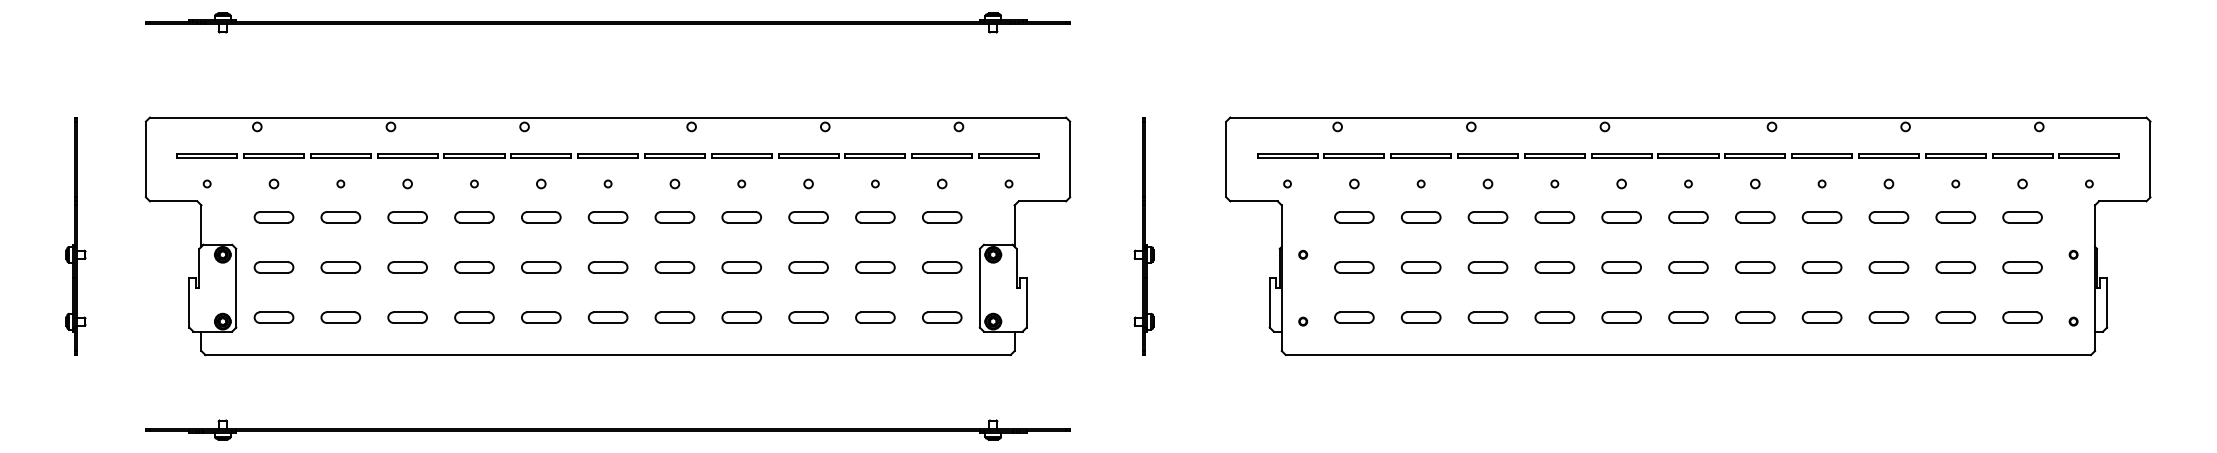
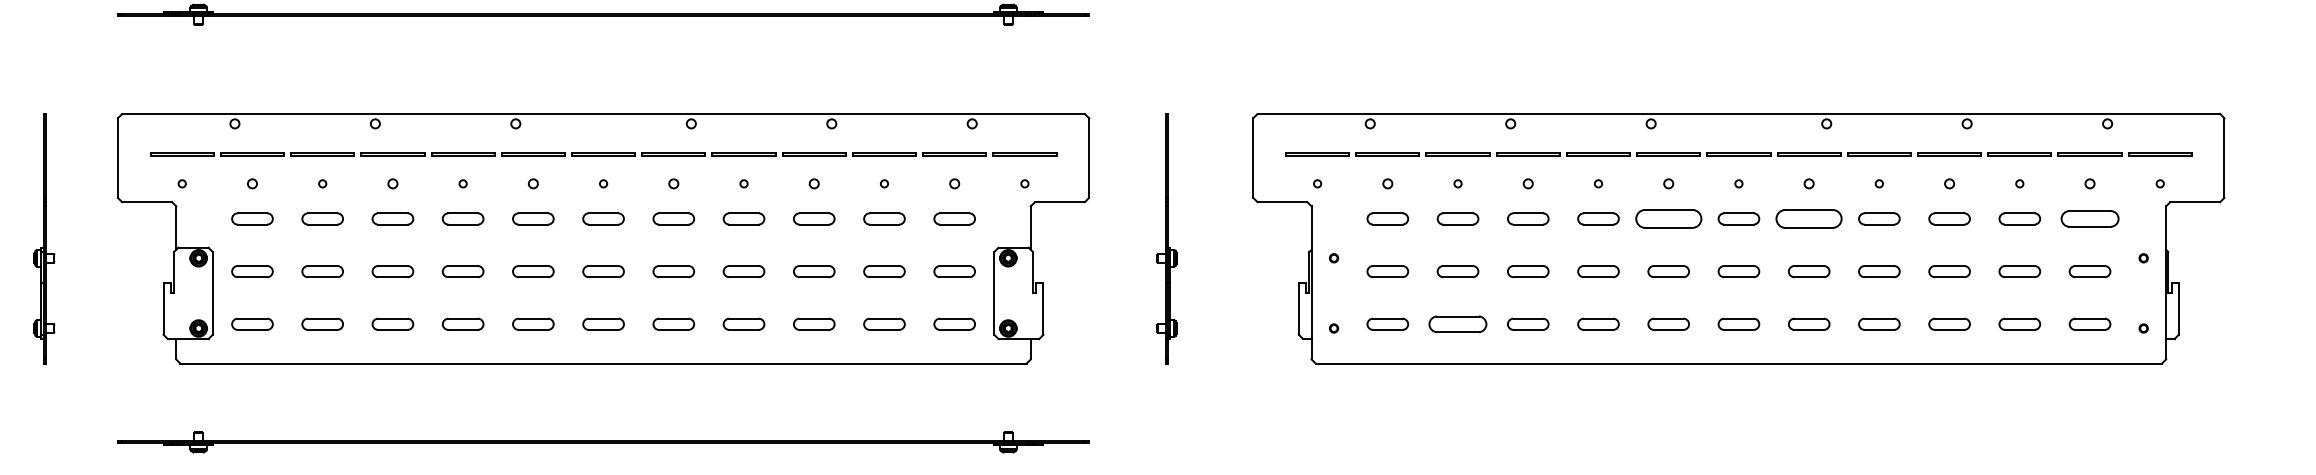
part: (1621, 217) -> (1668, 219), size x1.6
part: (1755, 217) -> (1809, 219), size x1.6
part: (2022, 217) -> (2089, 219), size x1.4
part: (1421, 317) -> (1458, 324), size x1.4

